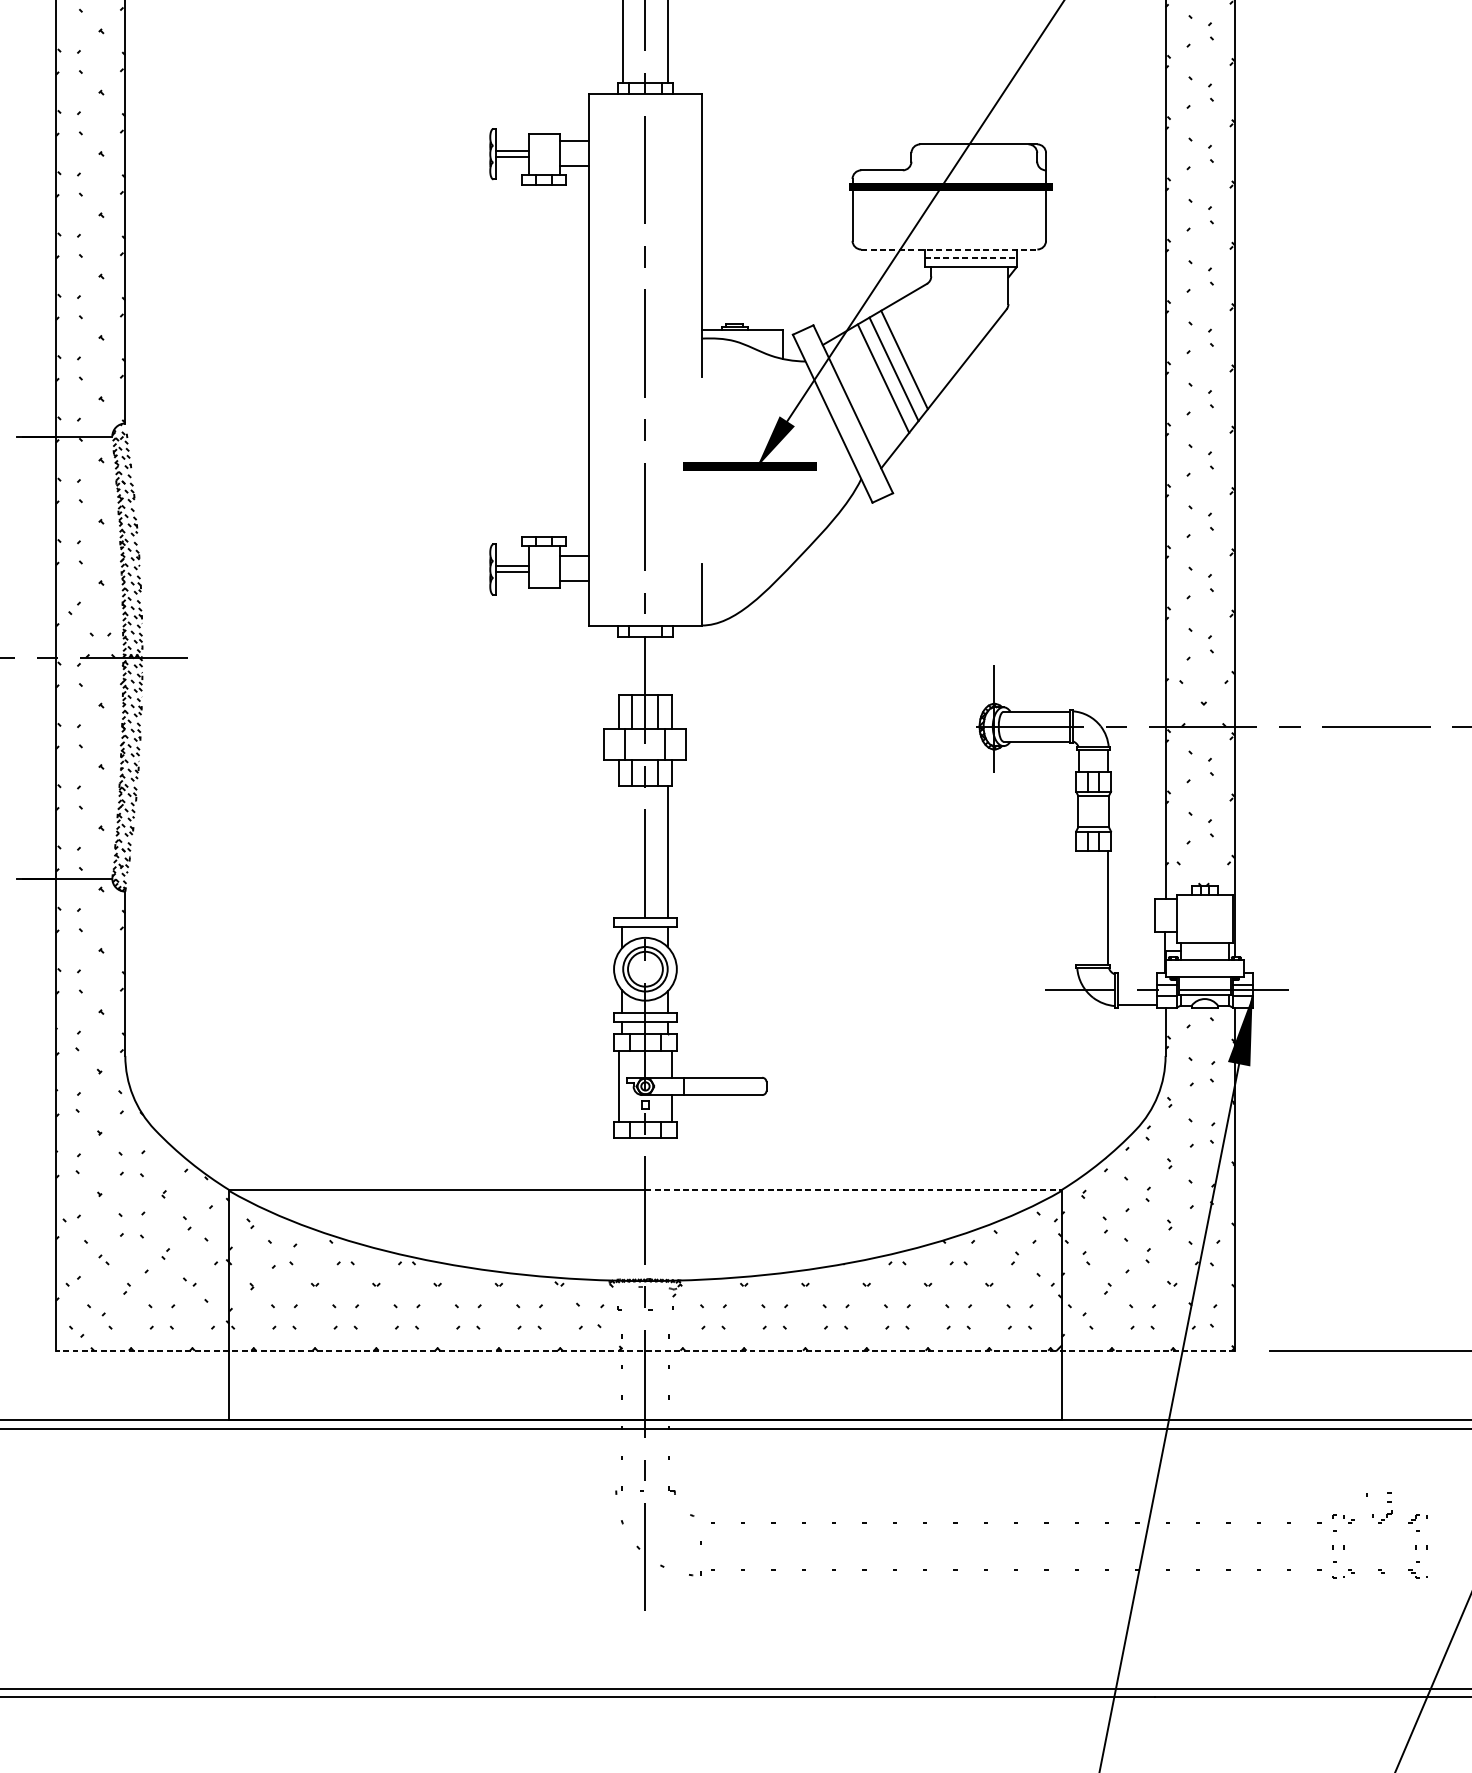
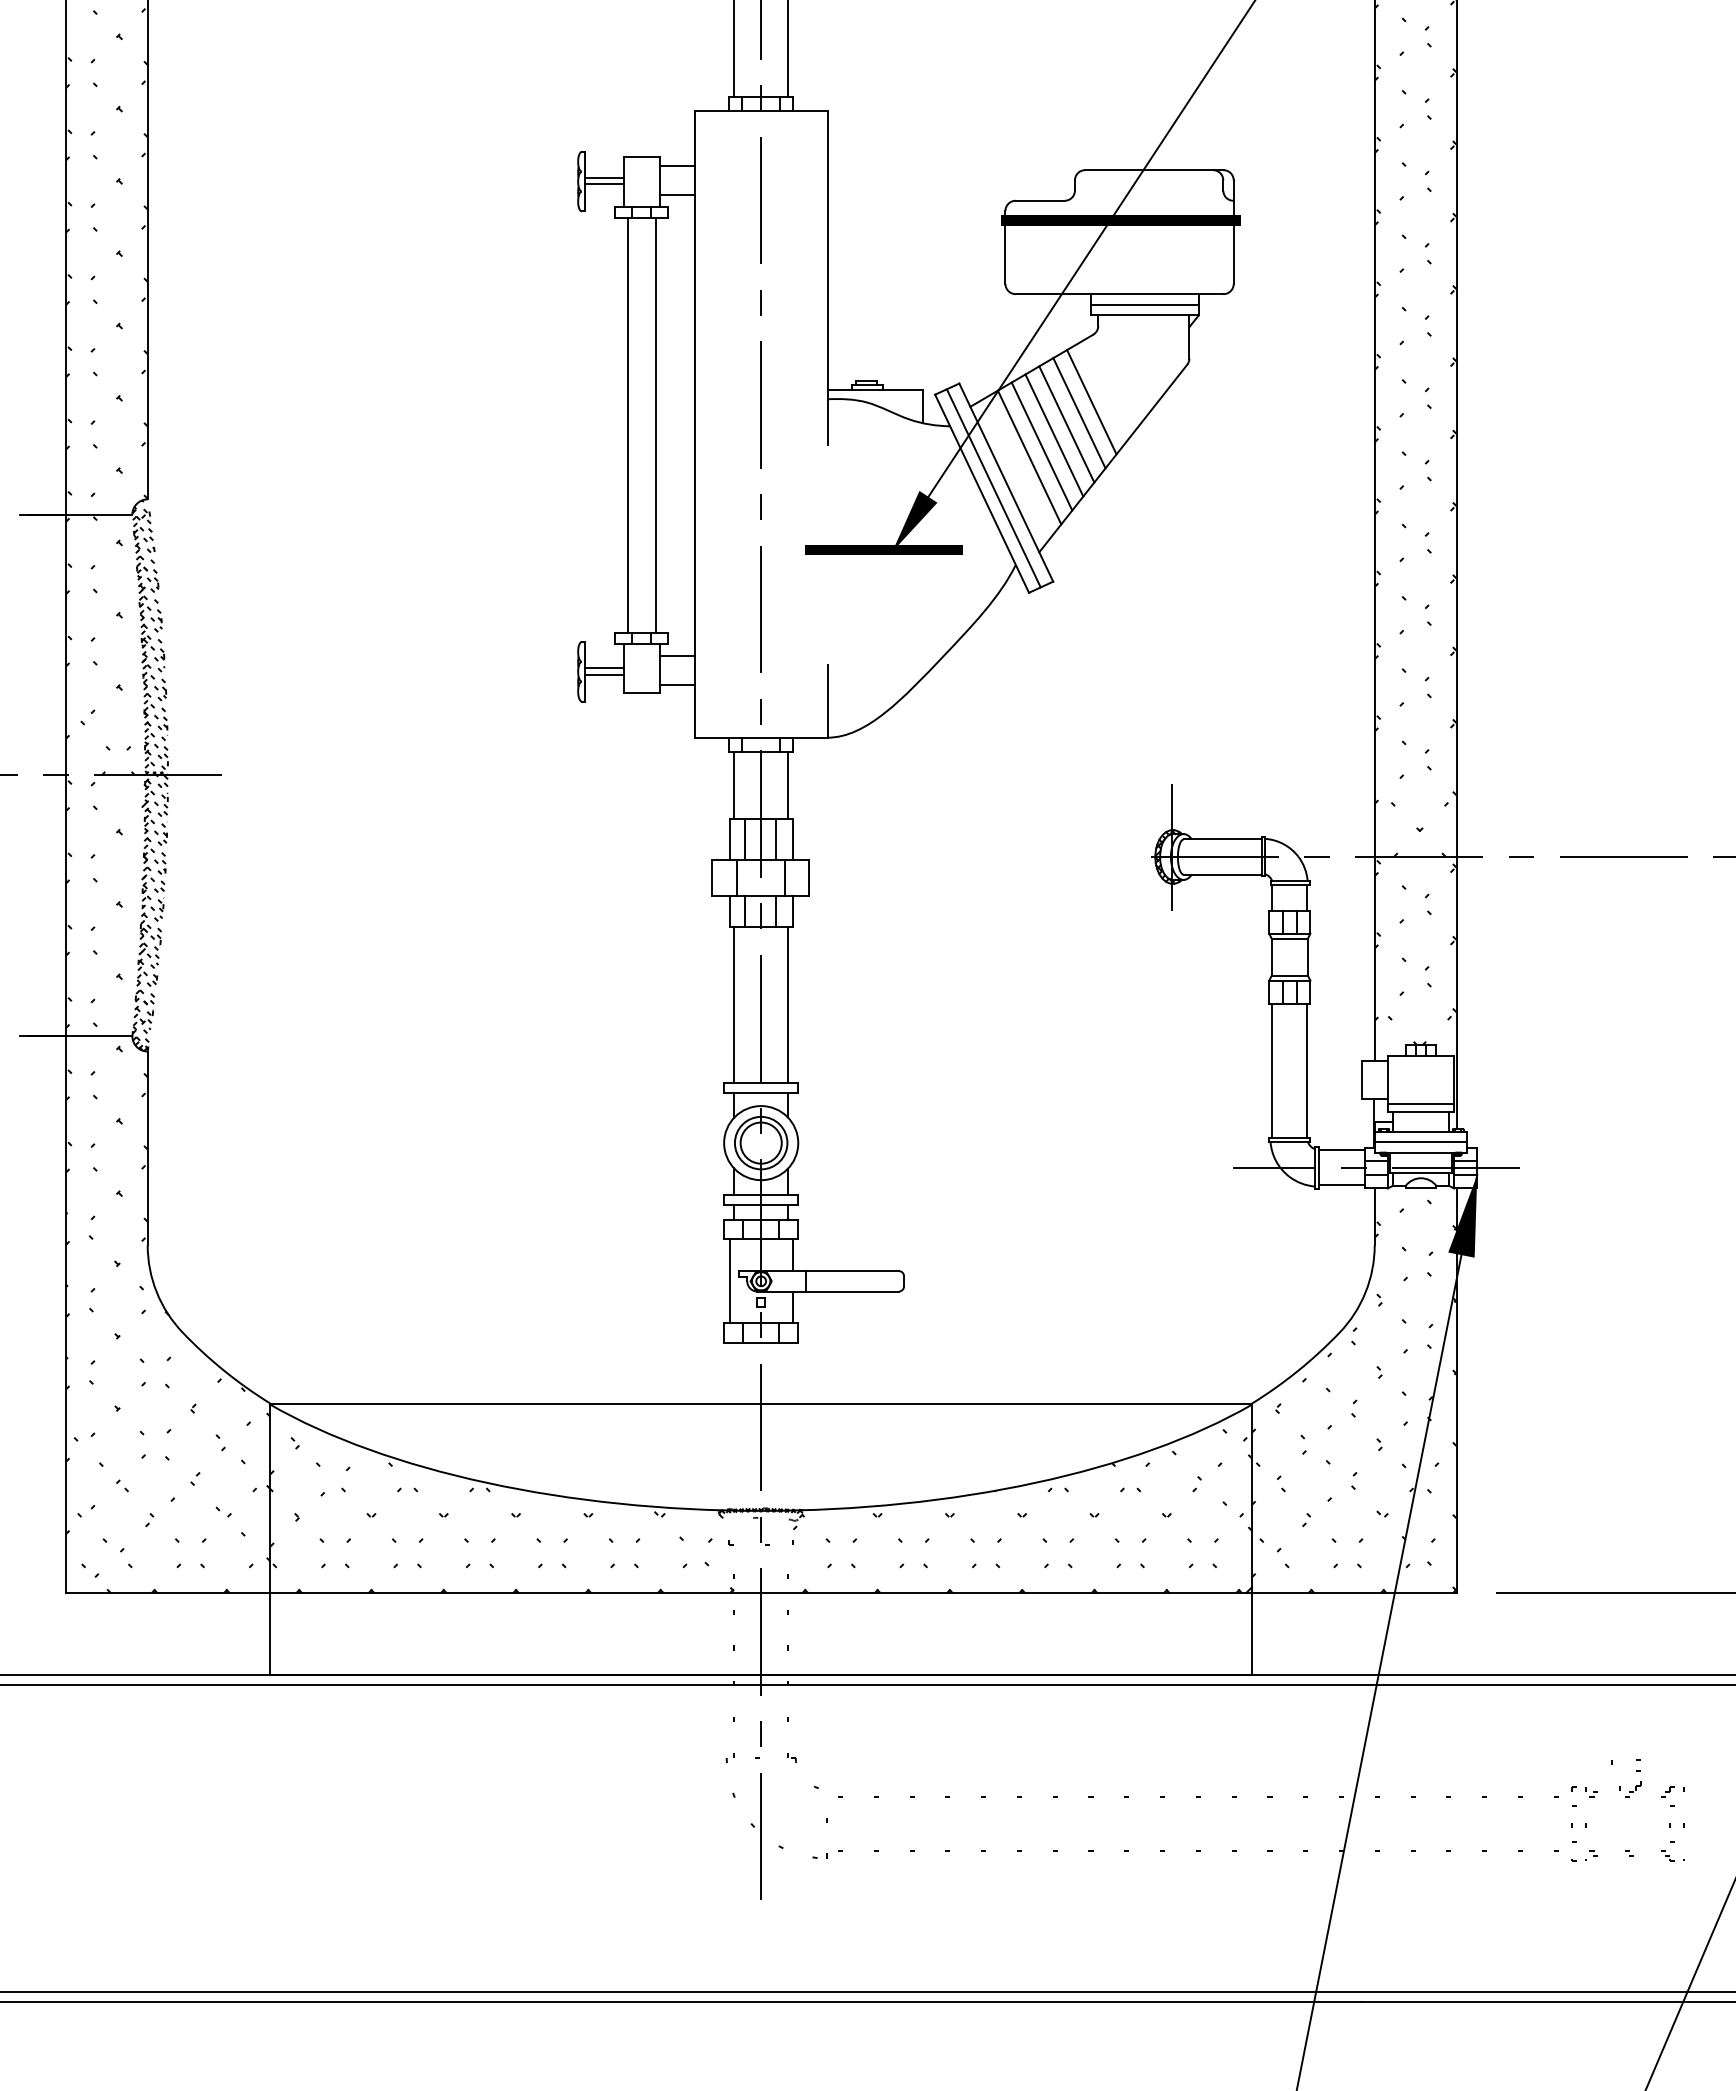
line: (949, 249) -> (1119, 294), dashed -> solid
line: (971, 258) -> (1145, 304), dashed -> solid
line: (925, 341) -> (1091, 402), added
line: (915, 350) -> (1079, 413), added
line: (532, 360) -> (627, 425), added
line: (556, 360) -> (656, 425), added
line: (872, 387) -> (1029, 457), added
line: (842, 414) -> (993, 488), added
line: (622, 666) -> (734, 785), added
line: (668, 666) -> (788, 785), added
line: (621, 851) -> (733, 1004), added
line: (1078, 907) -> (1272, 1070), added
line: (1204, 936) -> (1420, 1104), added
line: (1205, 968) -> (1421, 1142), added
line: (1137, 975) -> (1341, 1150), added
line: (854, 1190) -> (1007, 1403), dashed -> solid
line: (644, 1351) -> (760, 1593), dashed -> solid

